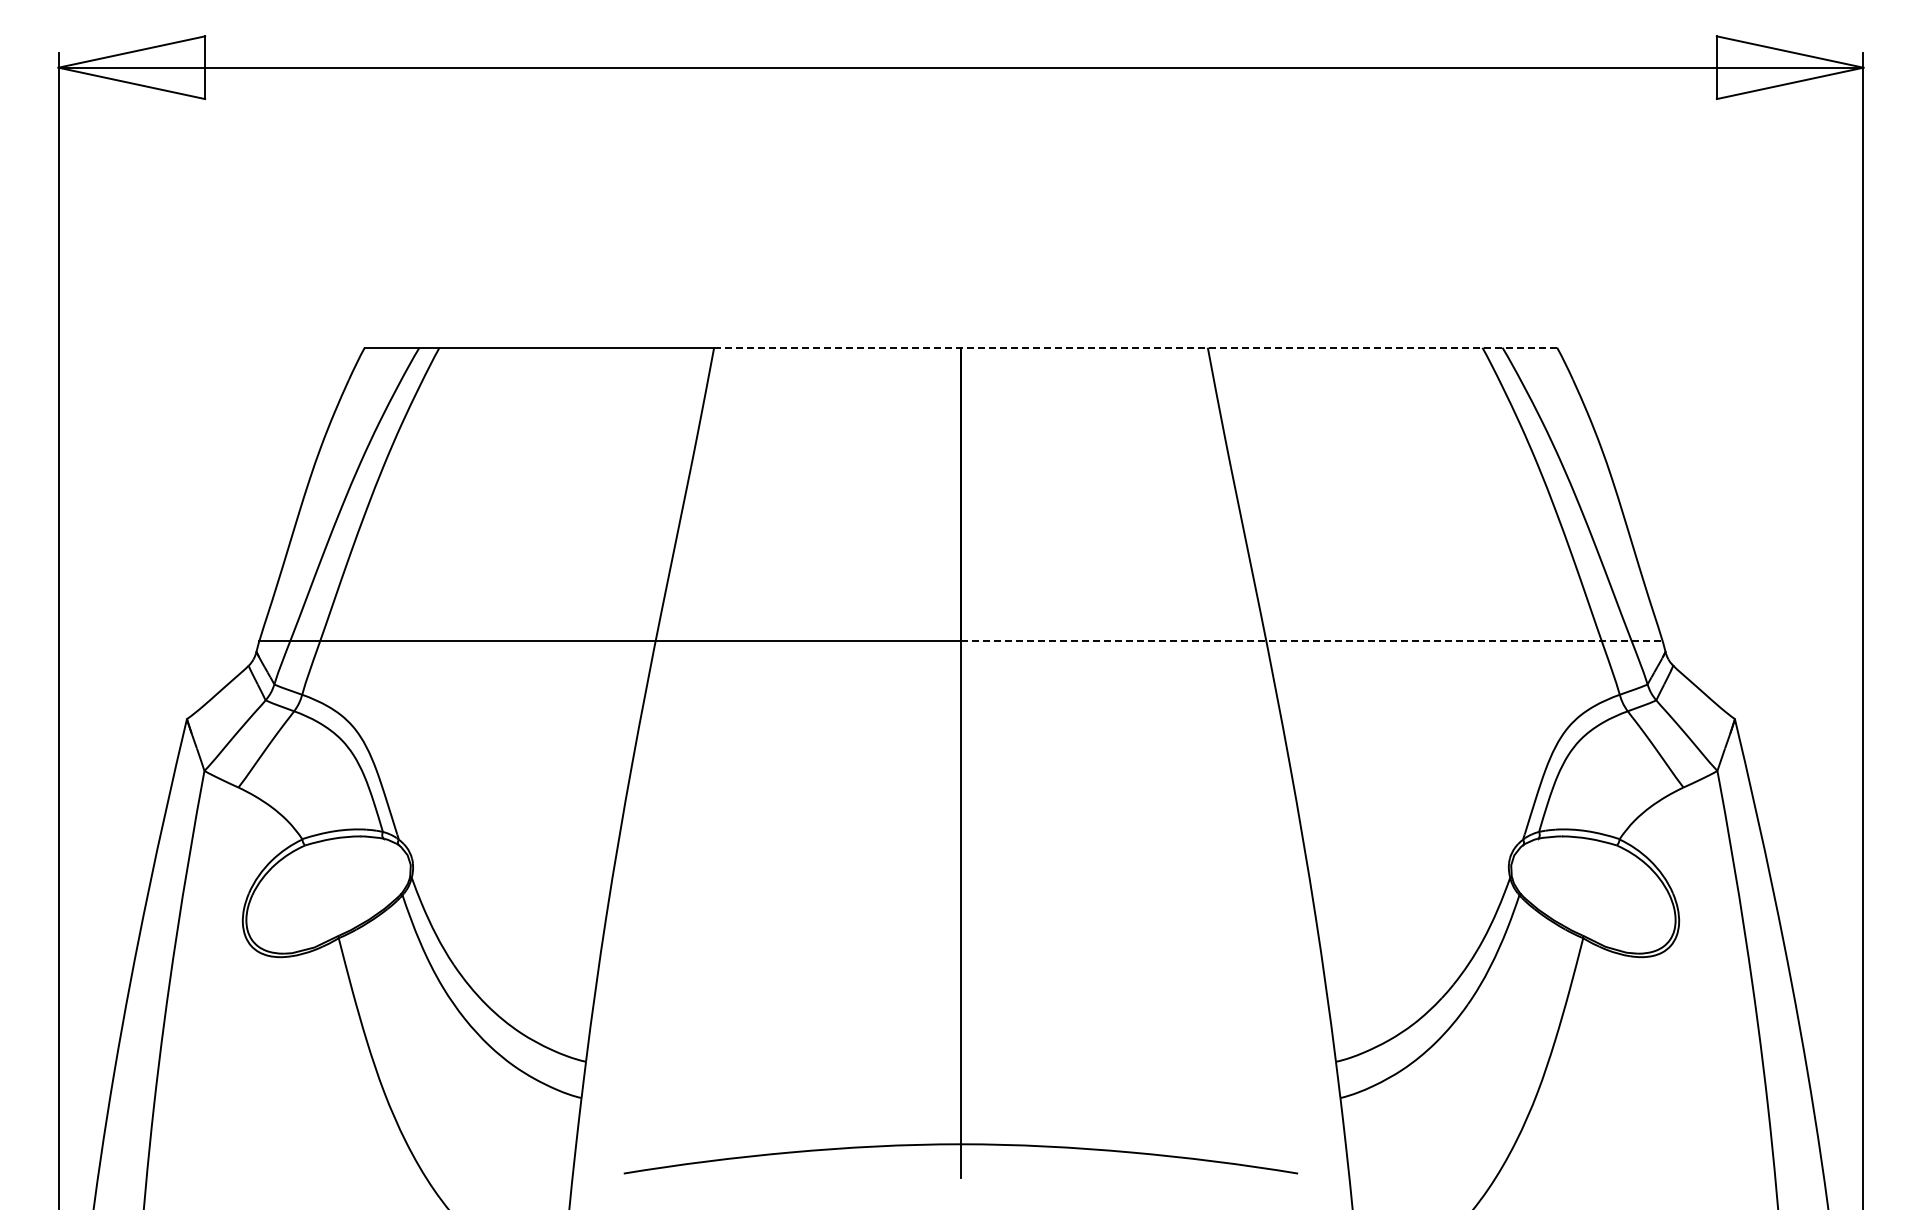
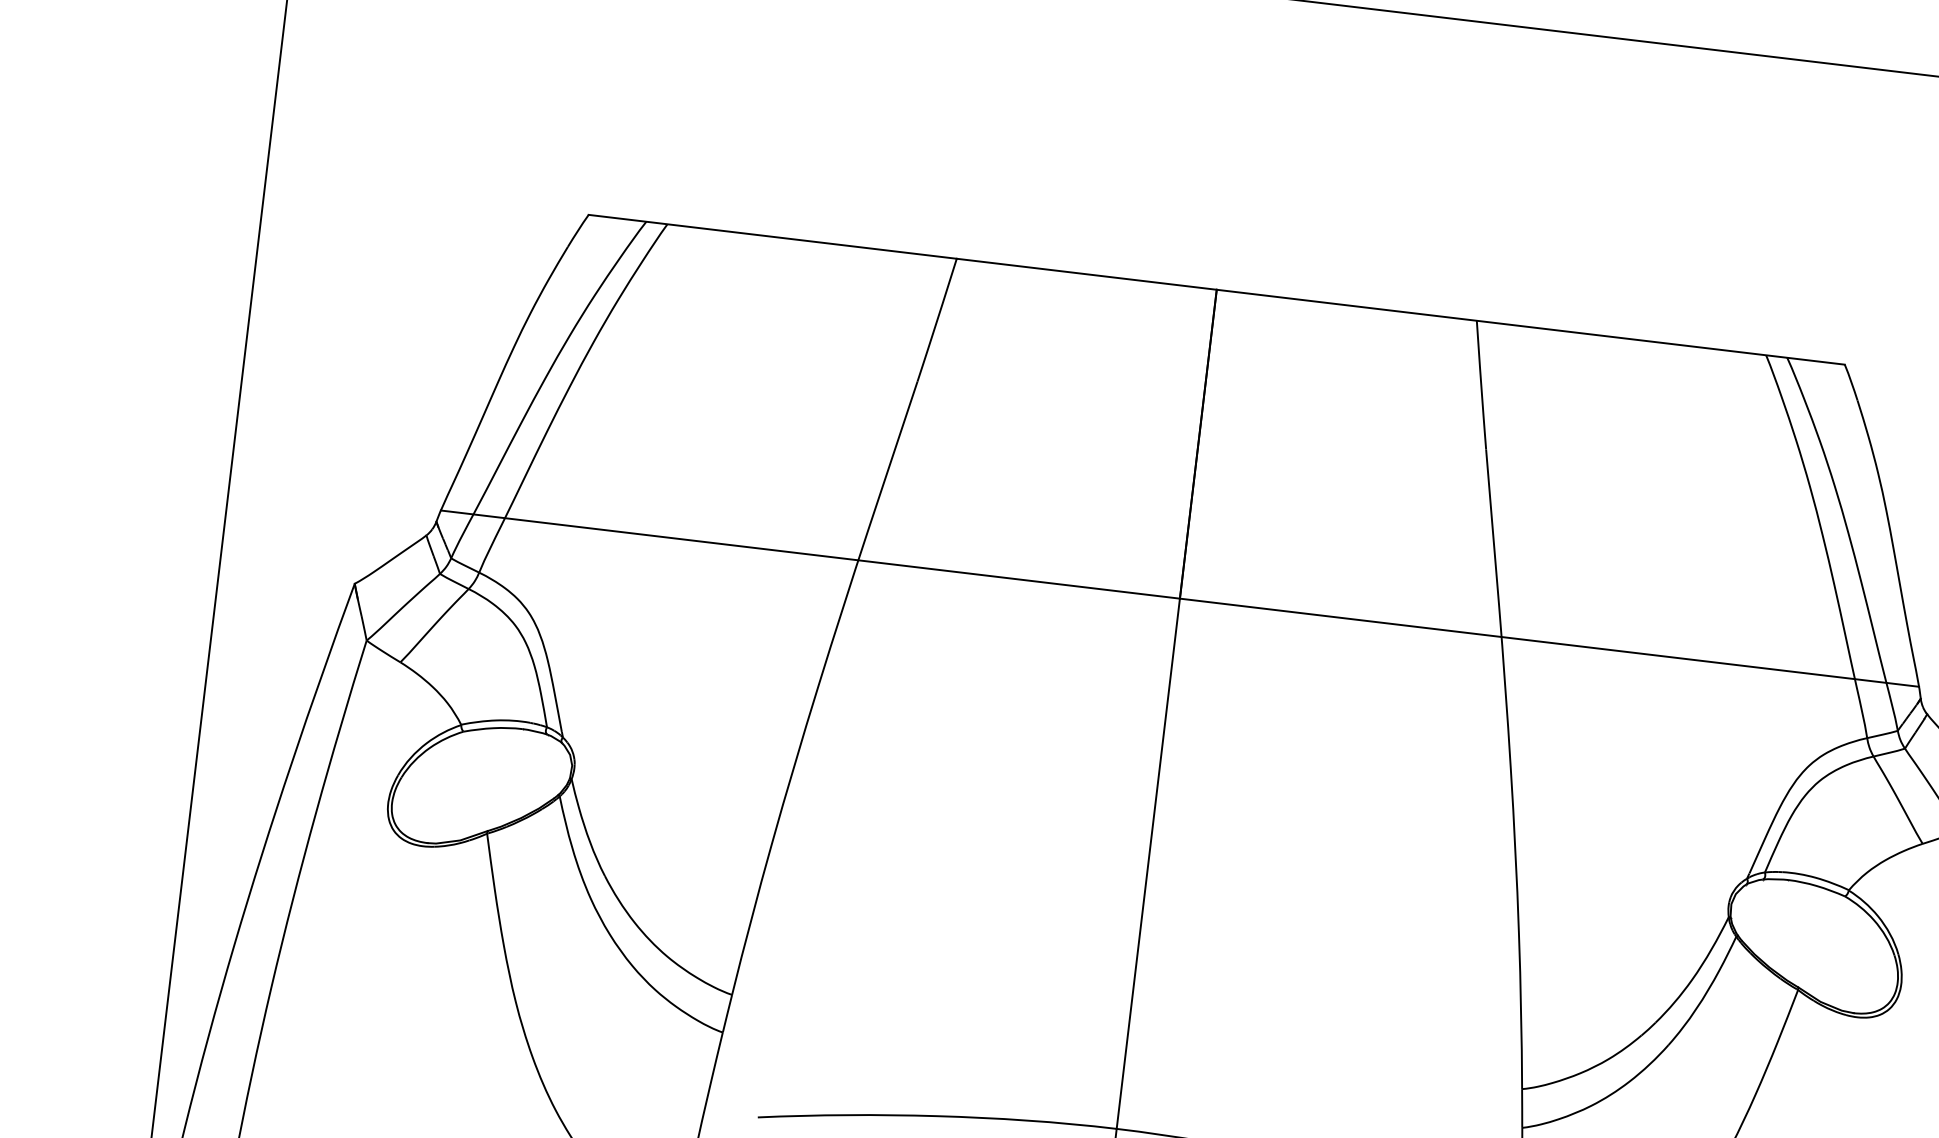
line: (1136, 347) -> (1401, 311), dashed -> solid
line: (1311, 640) -> (1549, 642), dashed -> solid

